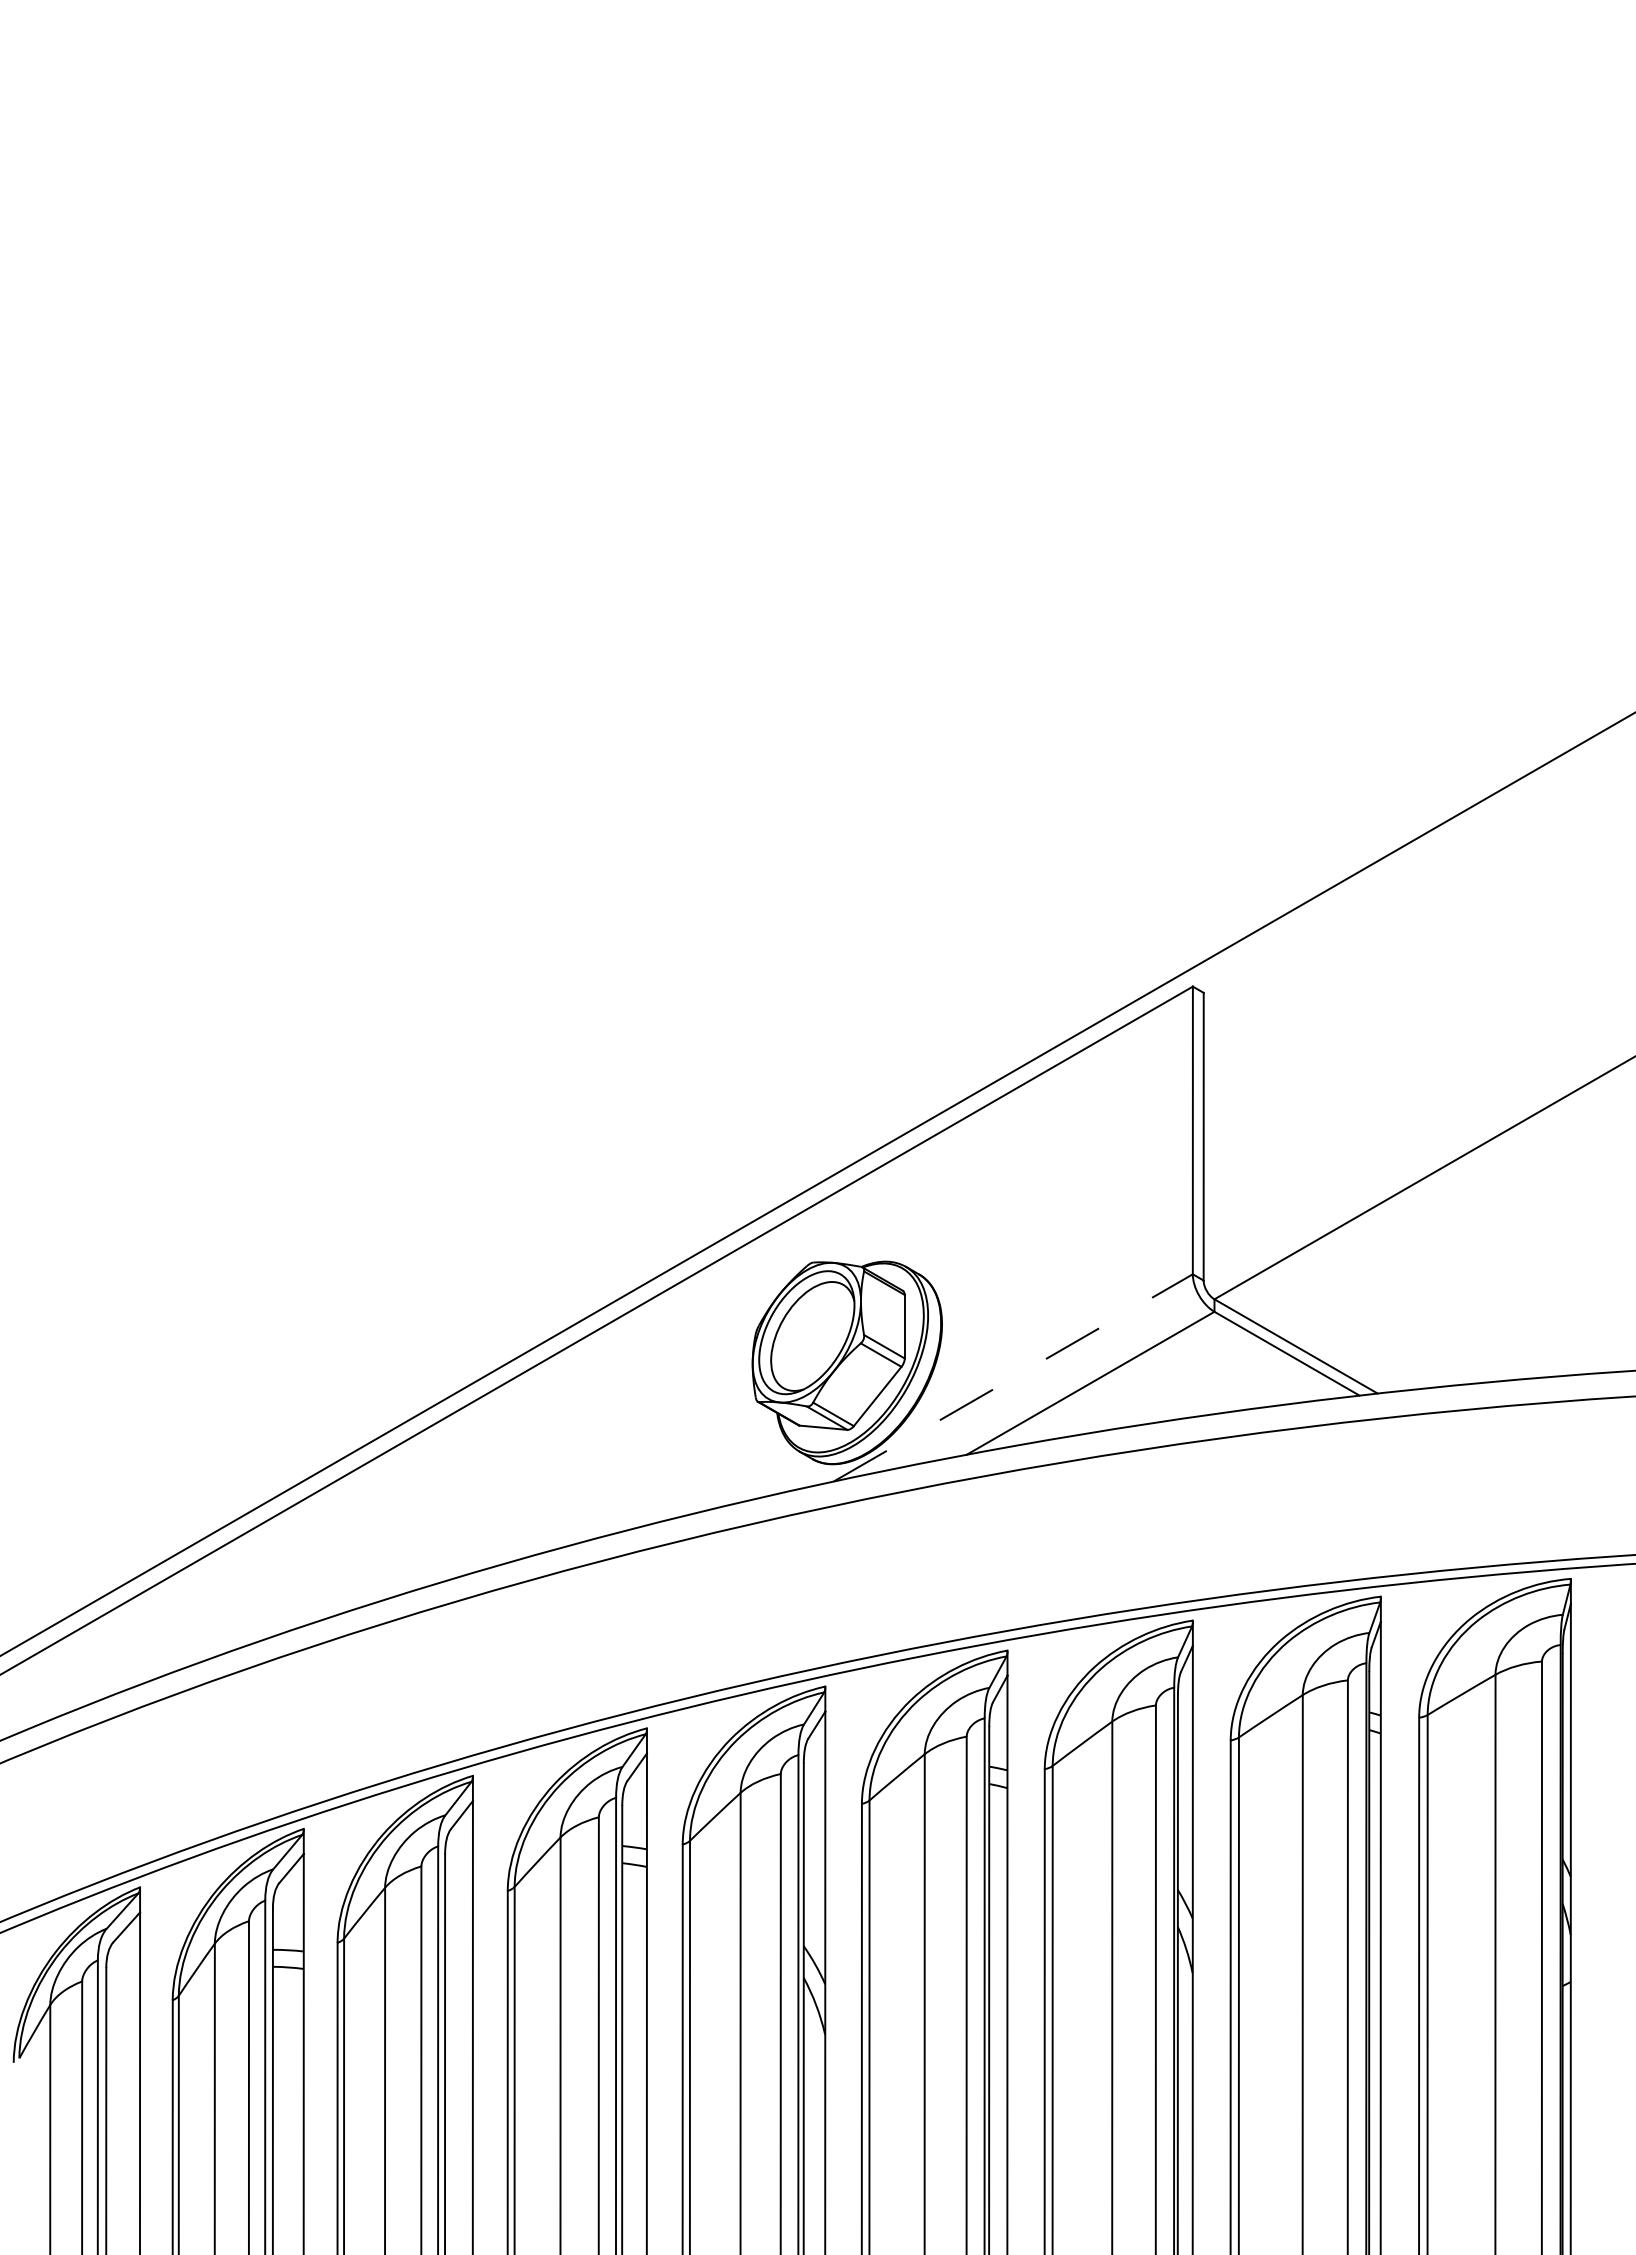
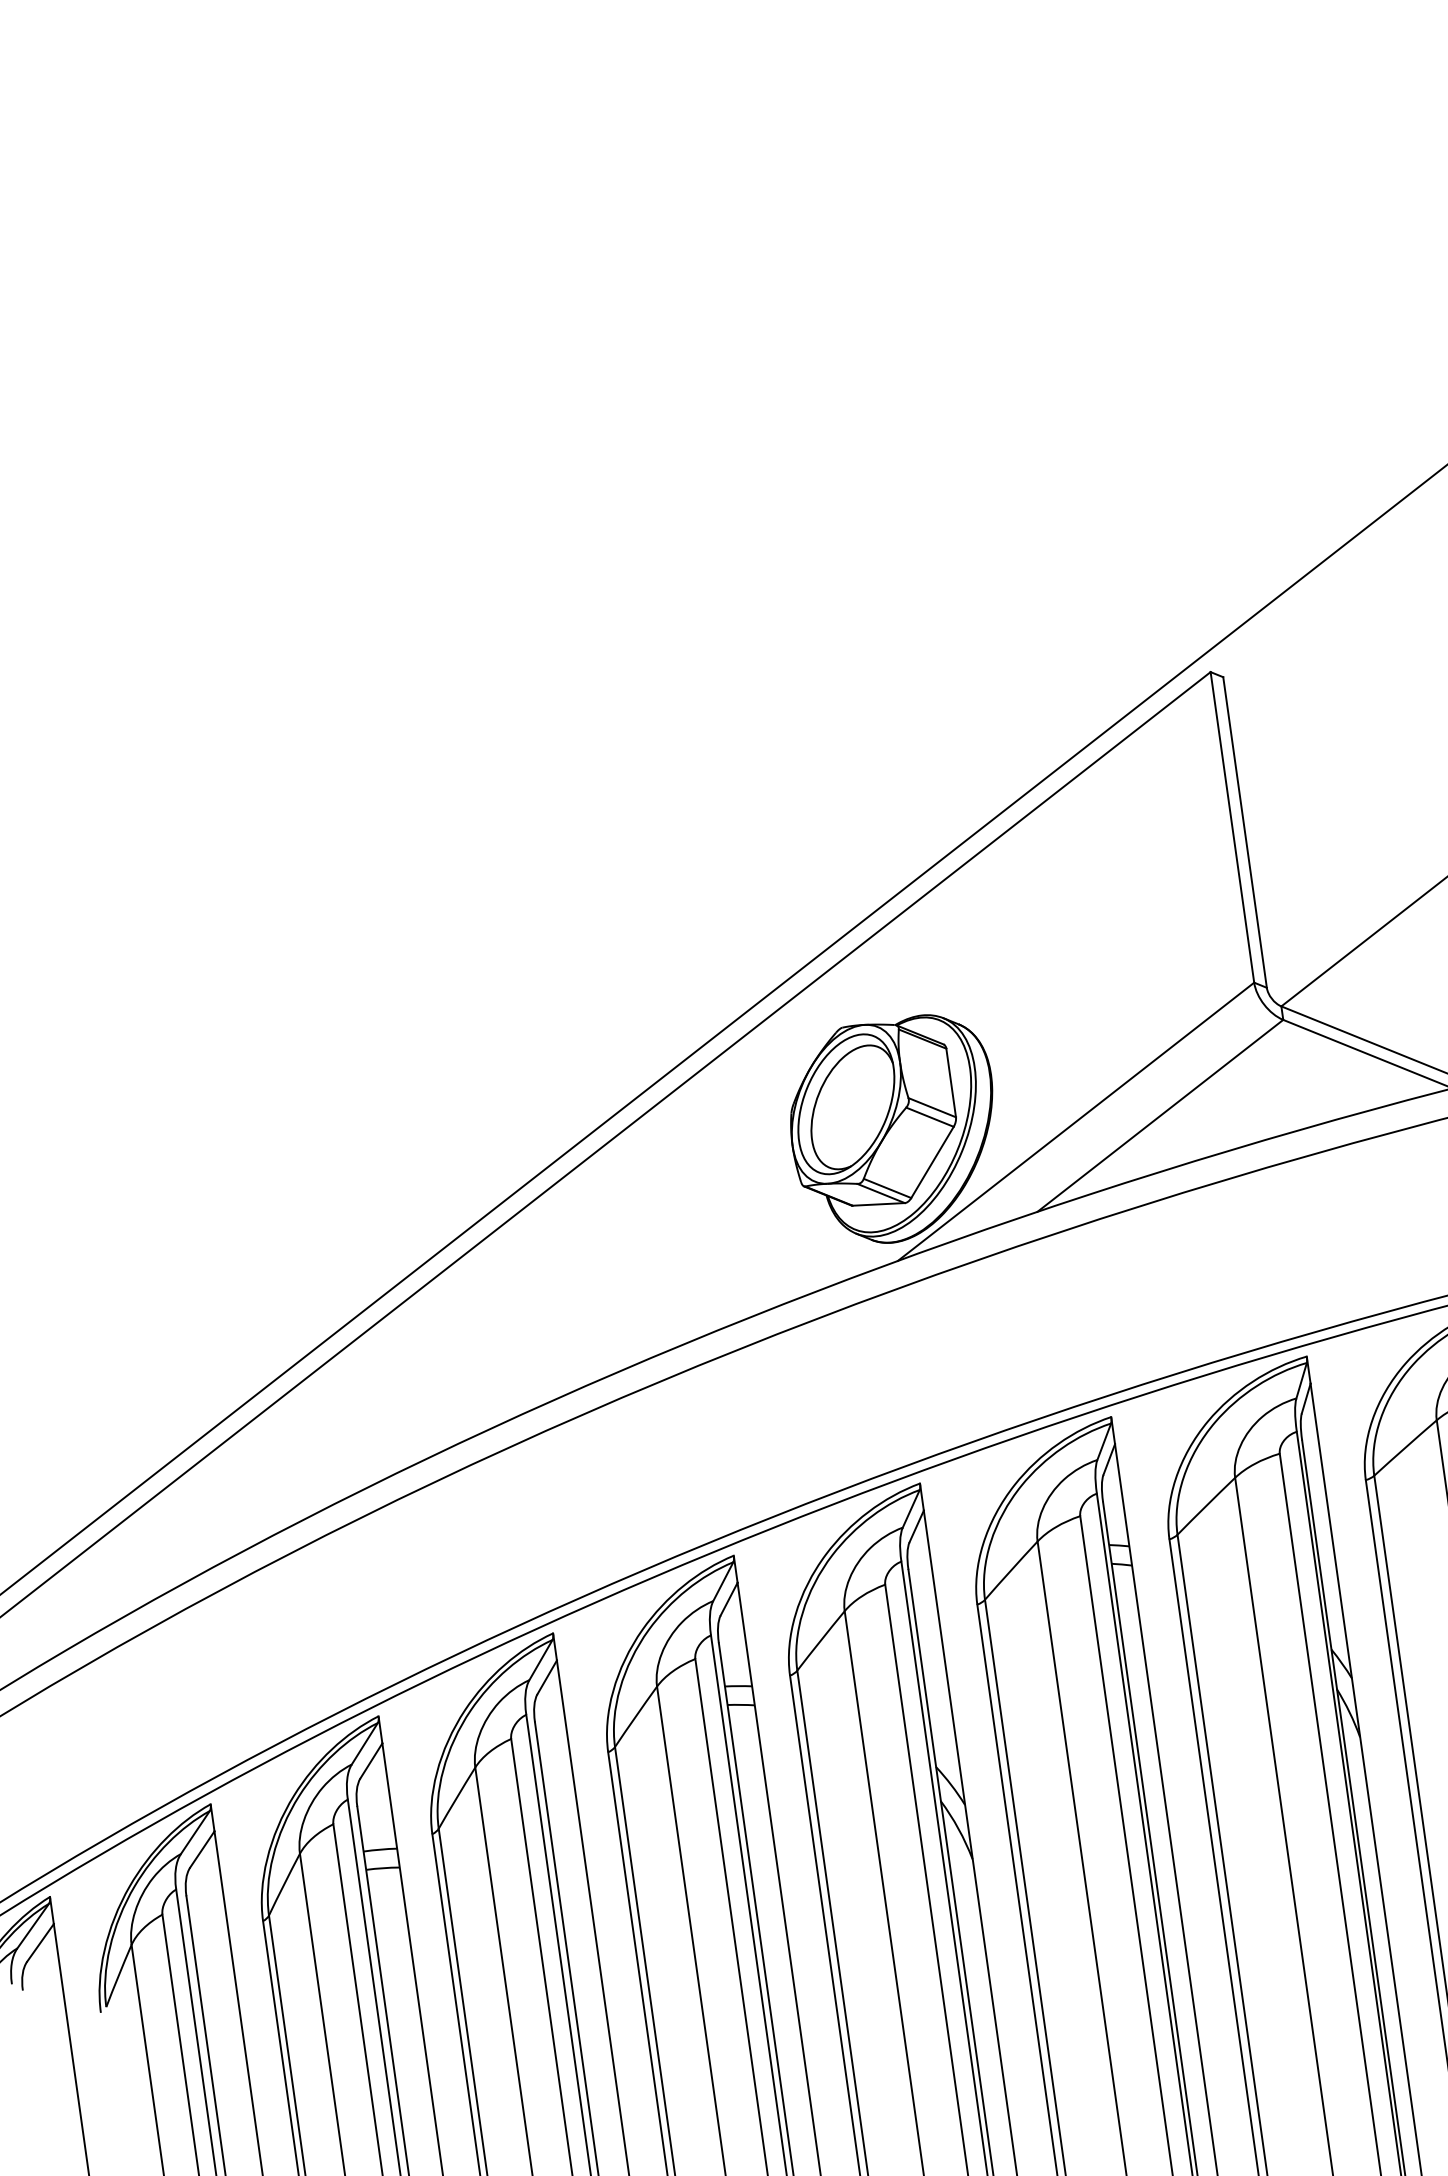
line: (1013, 1377) -> (1076, 1121), dashed -> solid

